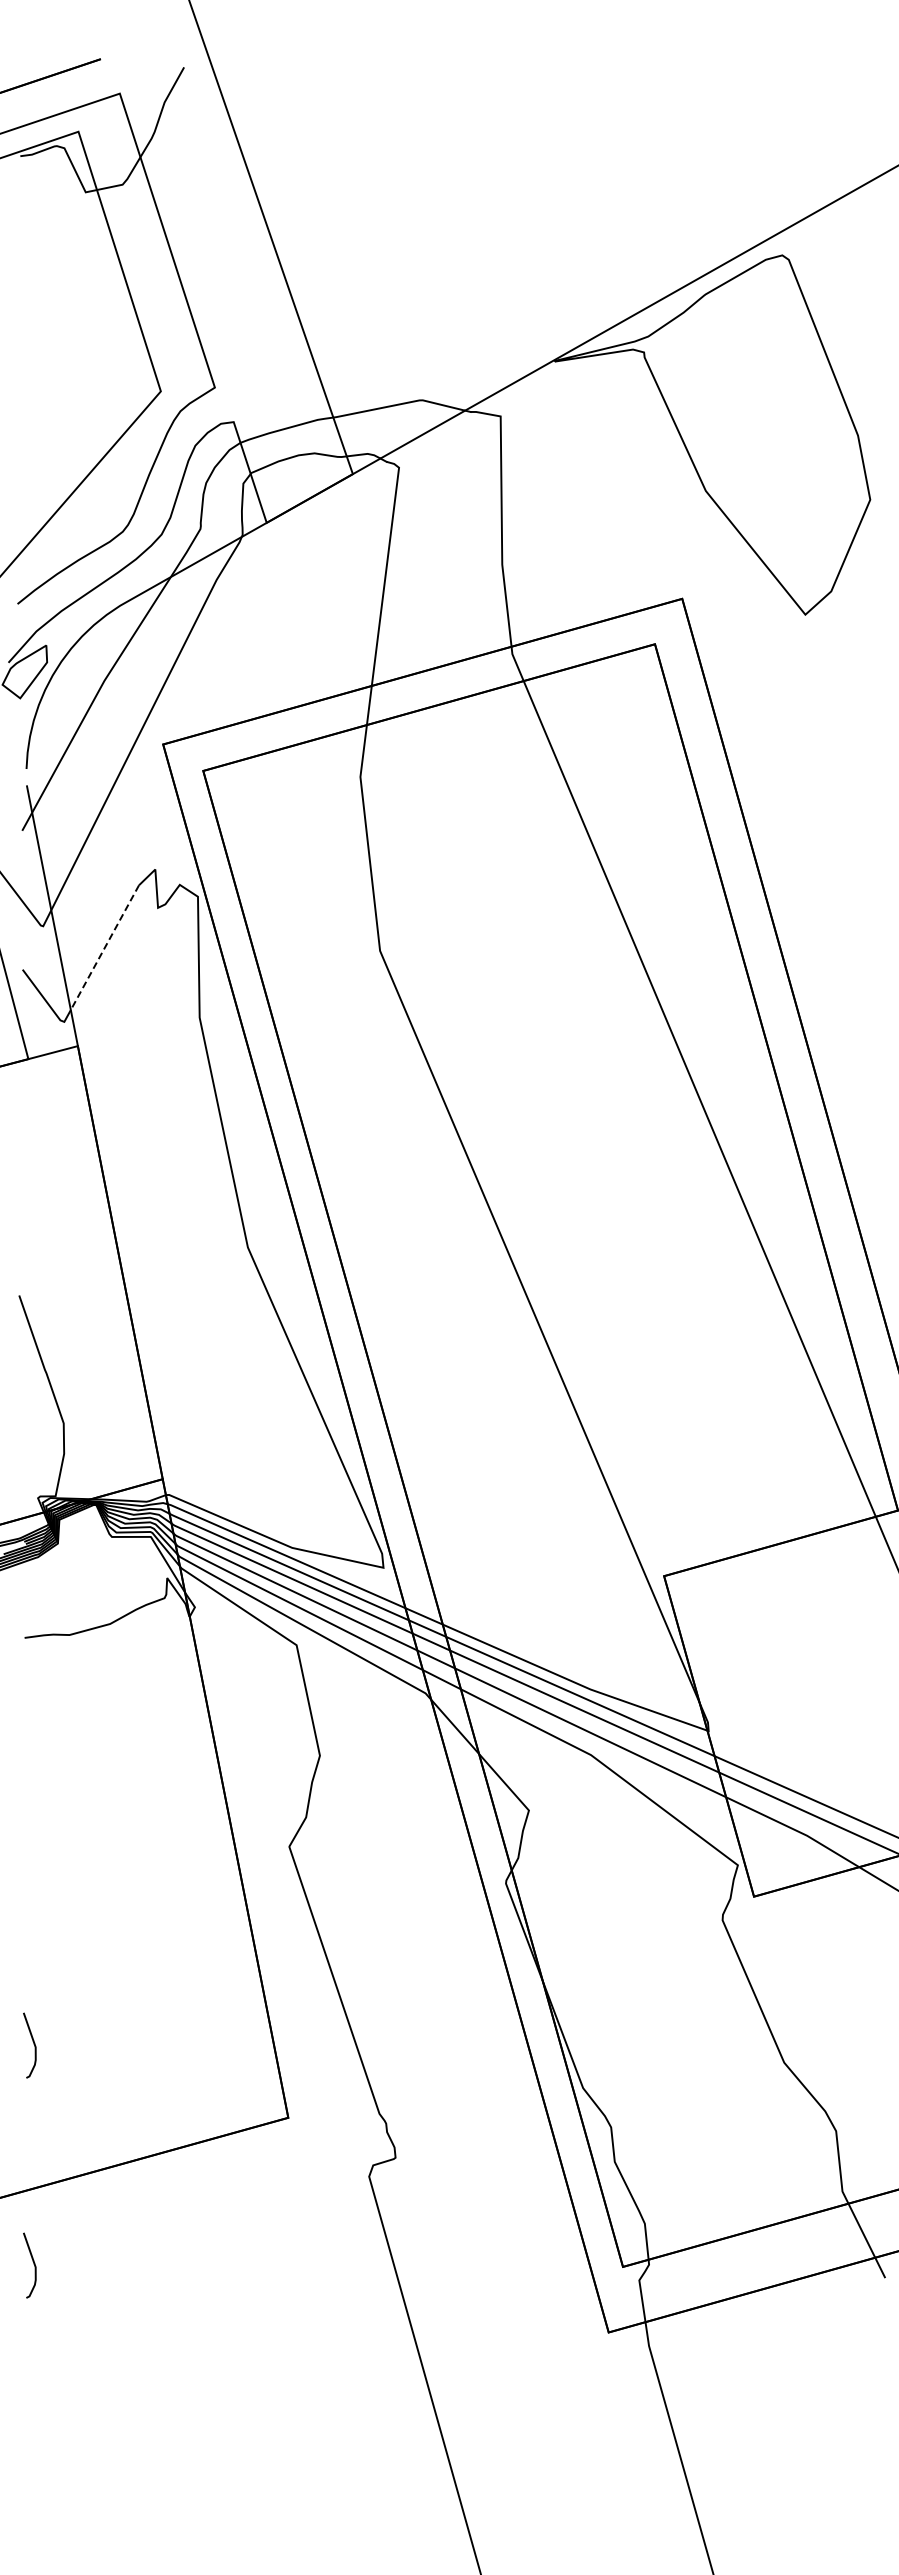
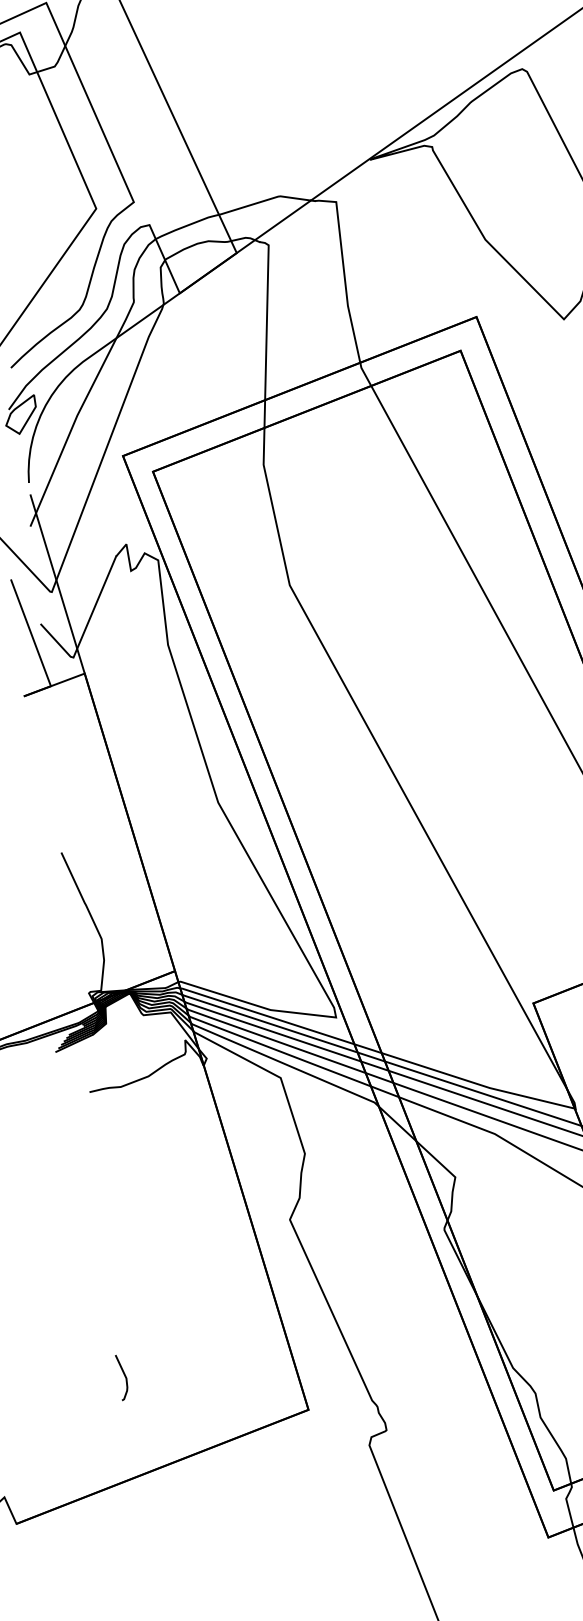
line: (104, 948) -> (96, 603), dashed -> solid
curve: (33, 2264) -> (140, 1530), removed

